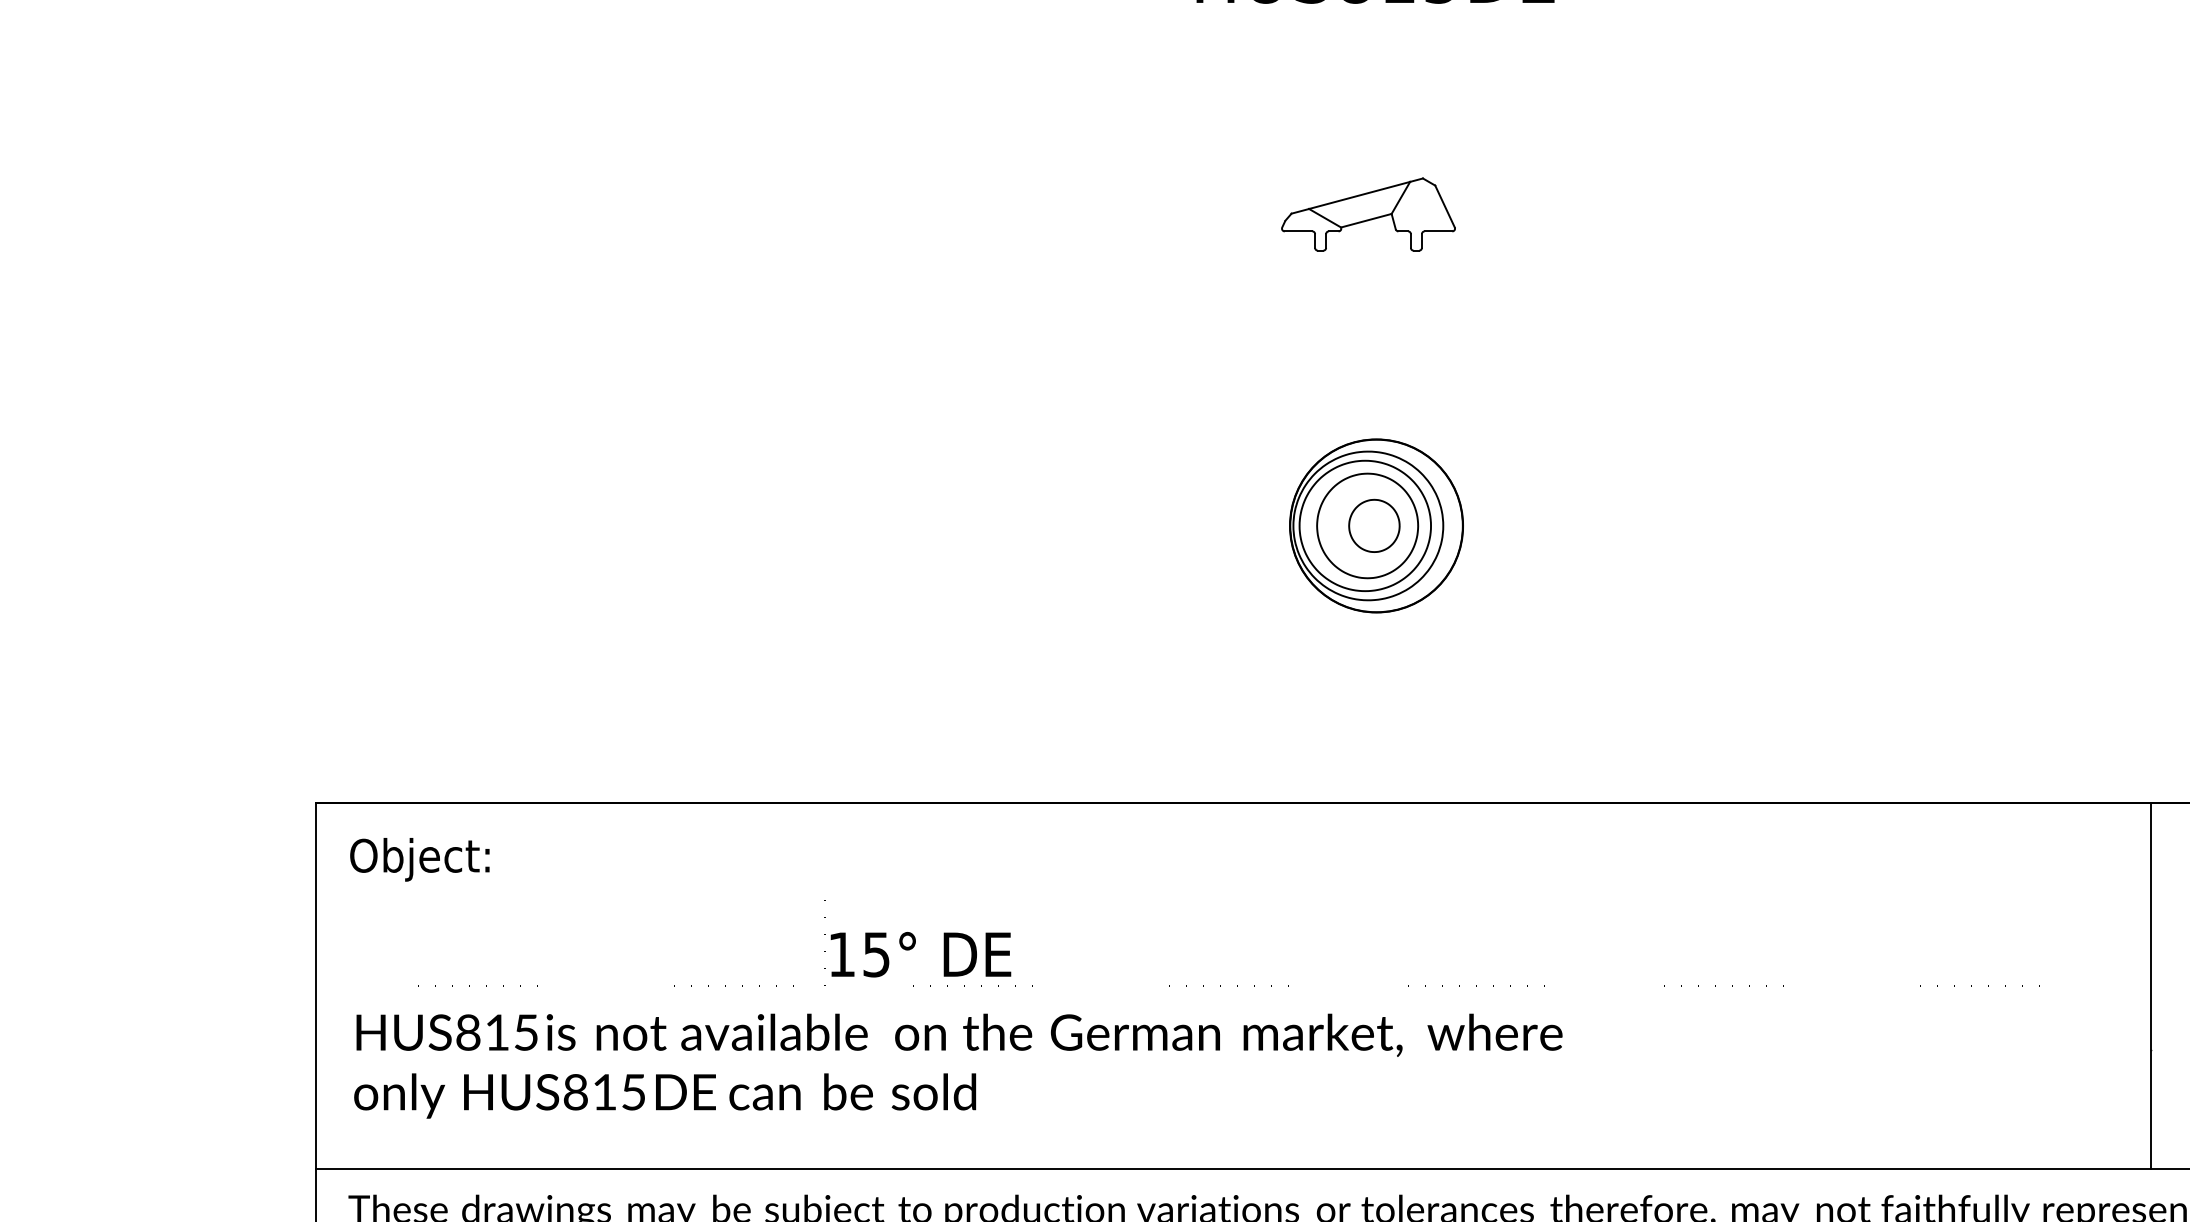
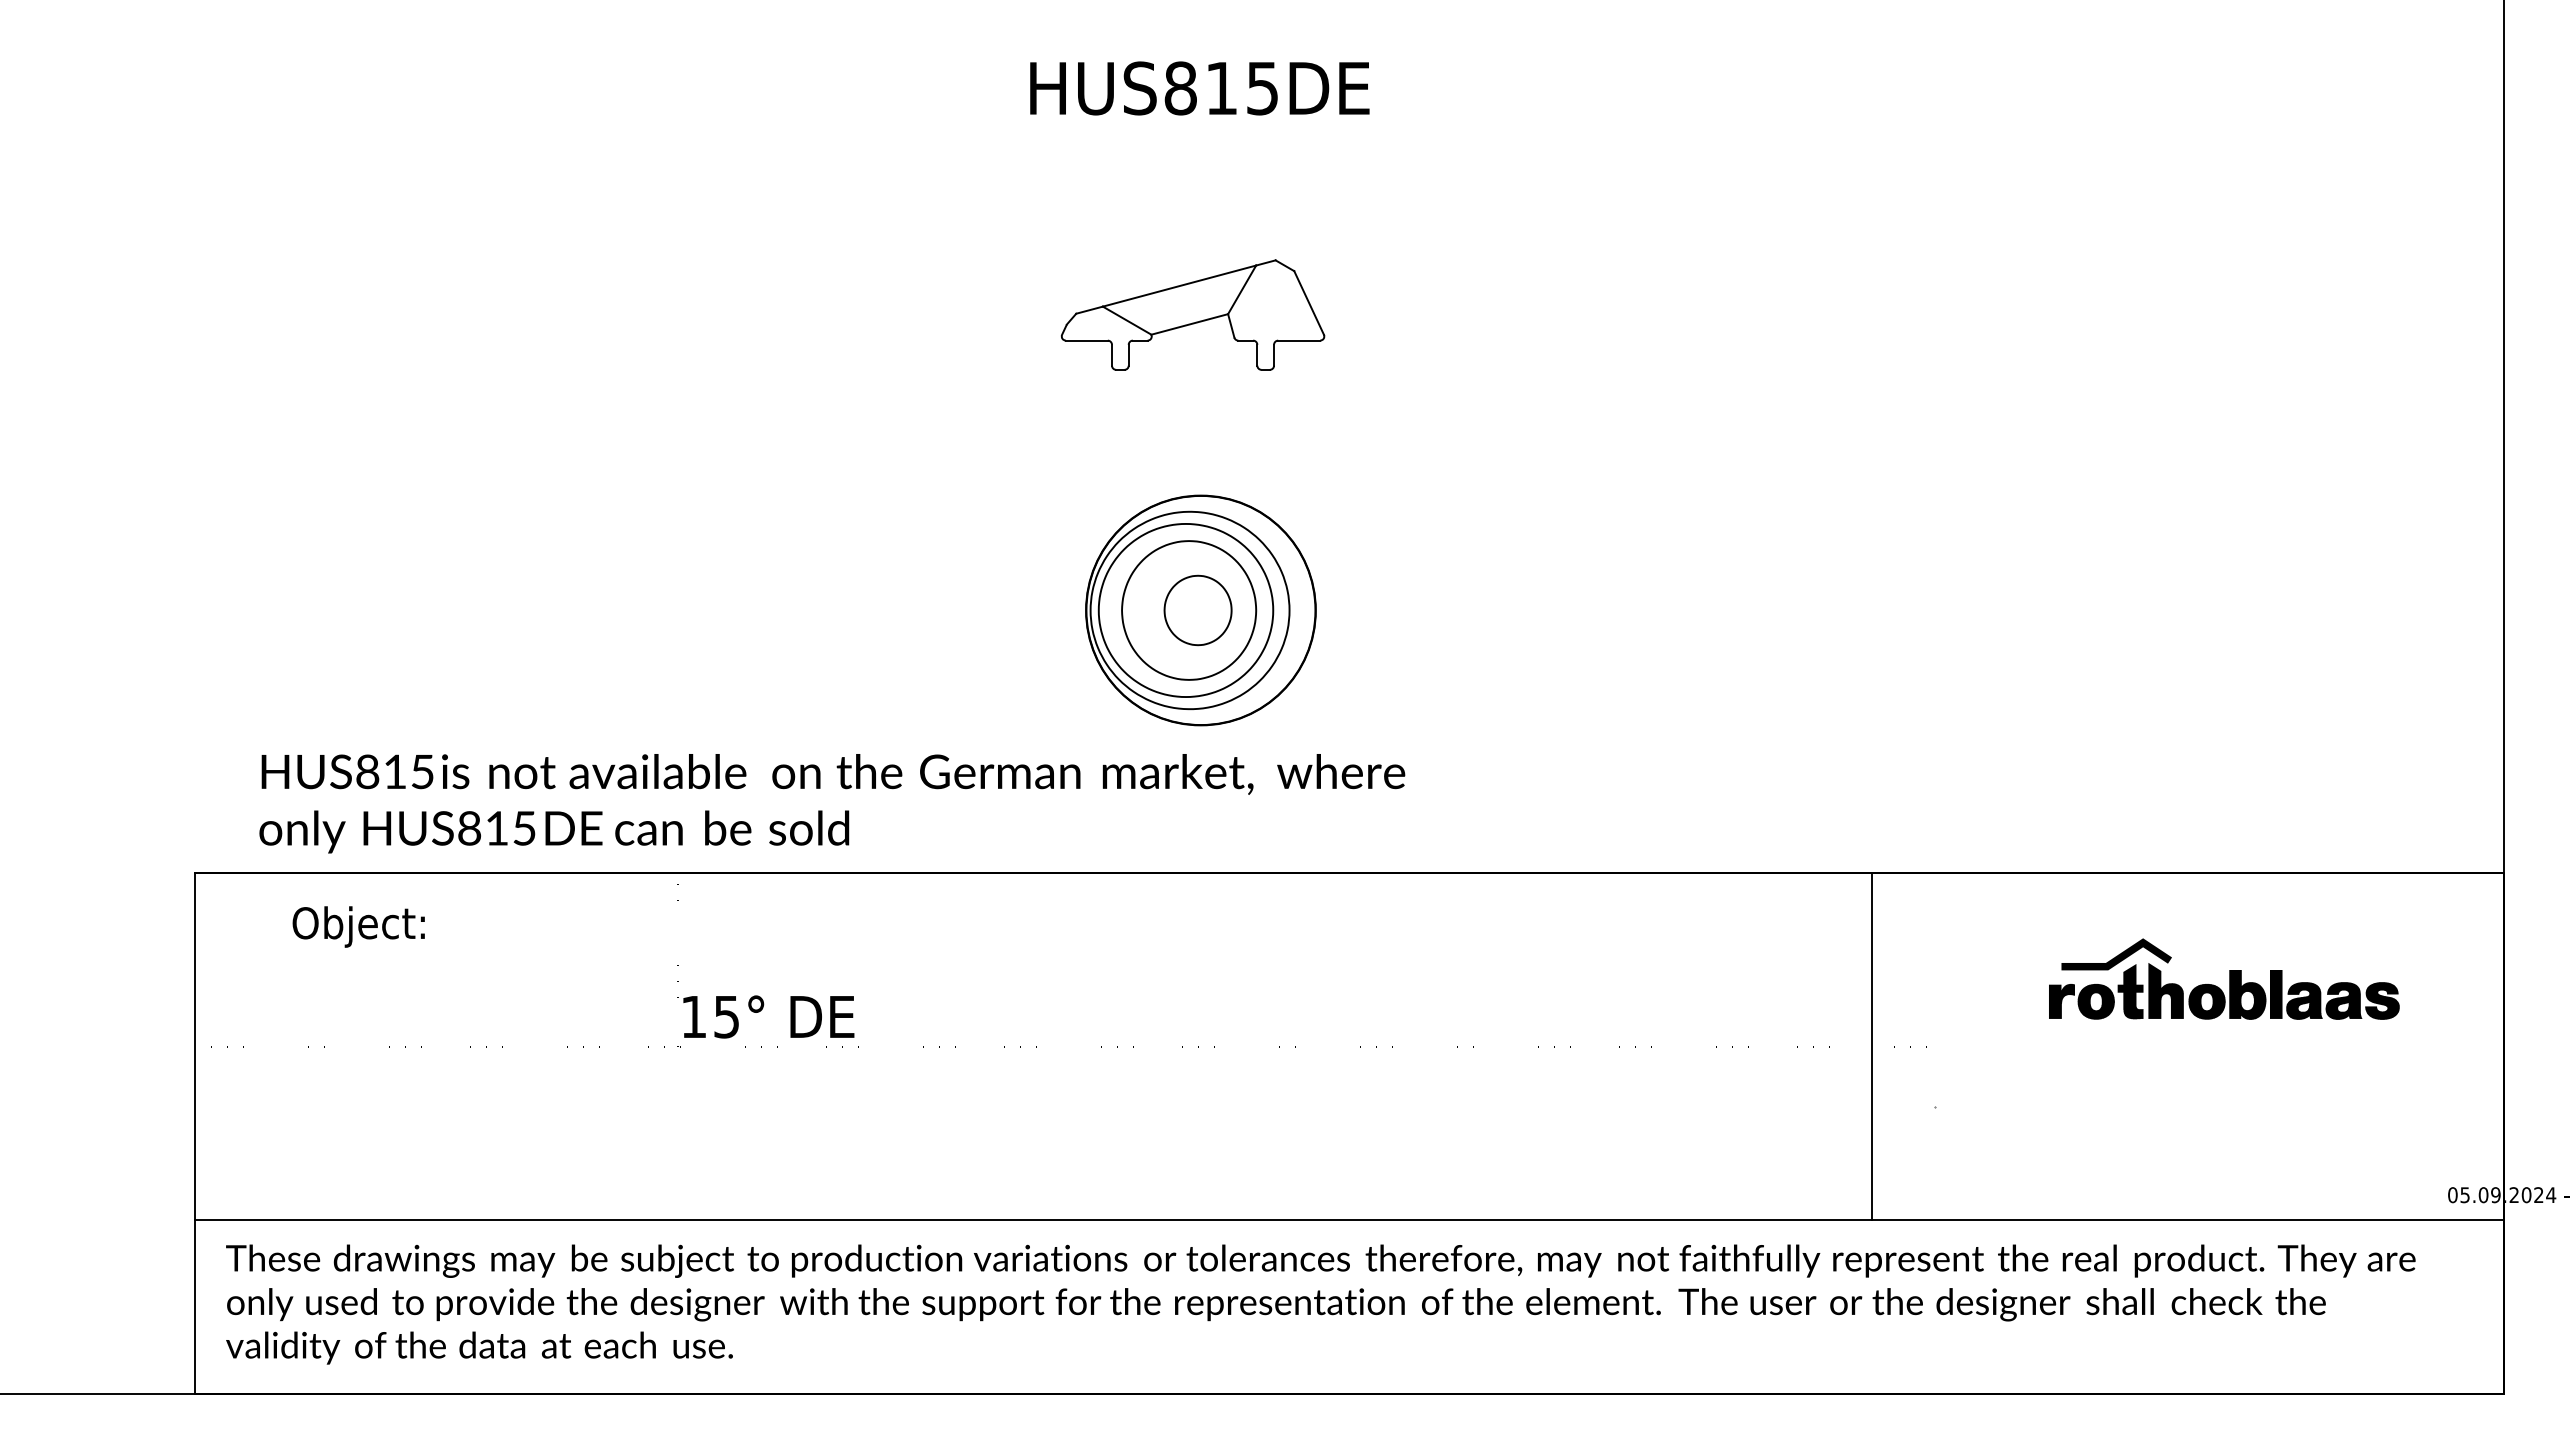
part: (1368, 214) -> (1193, 315), size x1.6
part: (1376, 525) -> (1200, 610), size x1.4
text: (419, 859) -> (358, 926), moved
line: (2151, 985) -> (1872, 1046), moved
text: (958, 1065) -> (832, 803), moved

